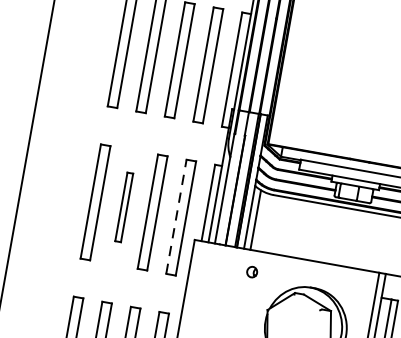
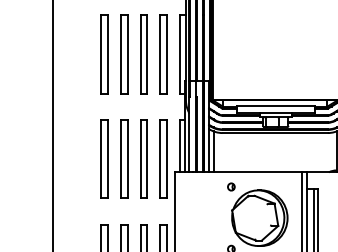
part: (124, 206) -> (124, 158), size x1.67
line: (176, 215) -> (160, 158), dashed -> solid
part: (252, 271) -> (231, 186), moved

